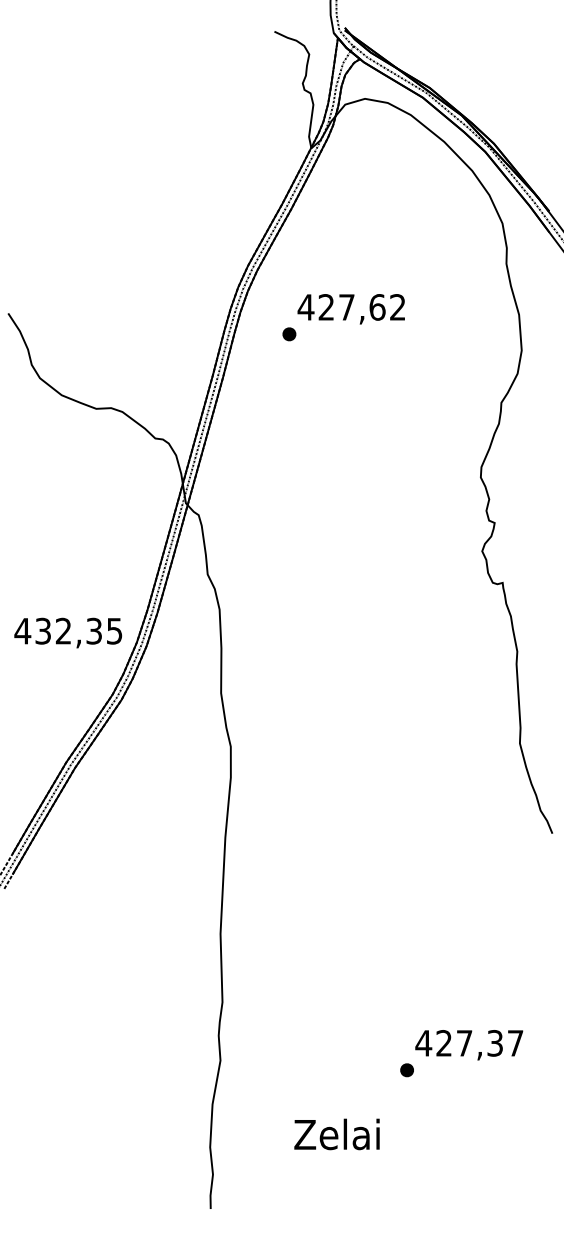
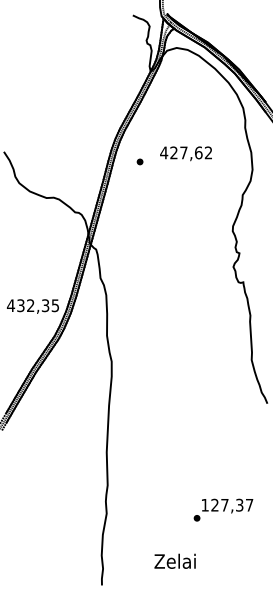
text: (350, 308) -> (185, 153), moved
text: (424, 1043) -> (205, 505), 427,37 -> 127,37
text: (335, 1132) -> (174, 560), moved

